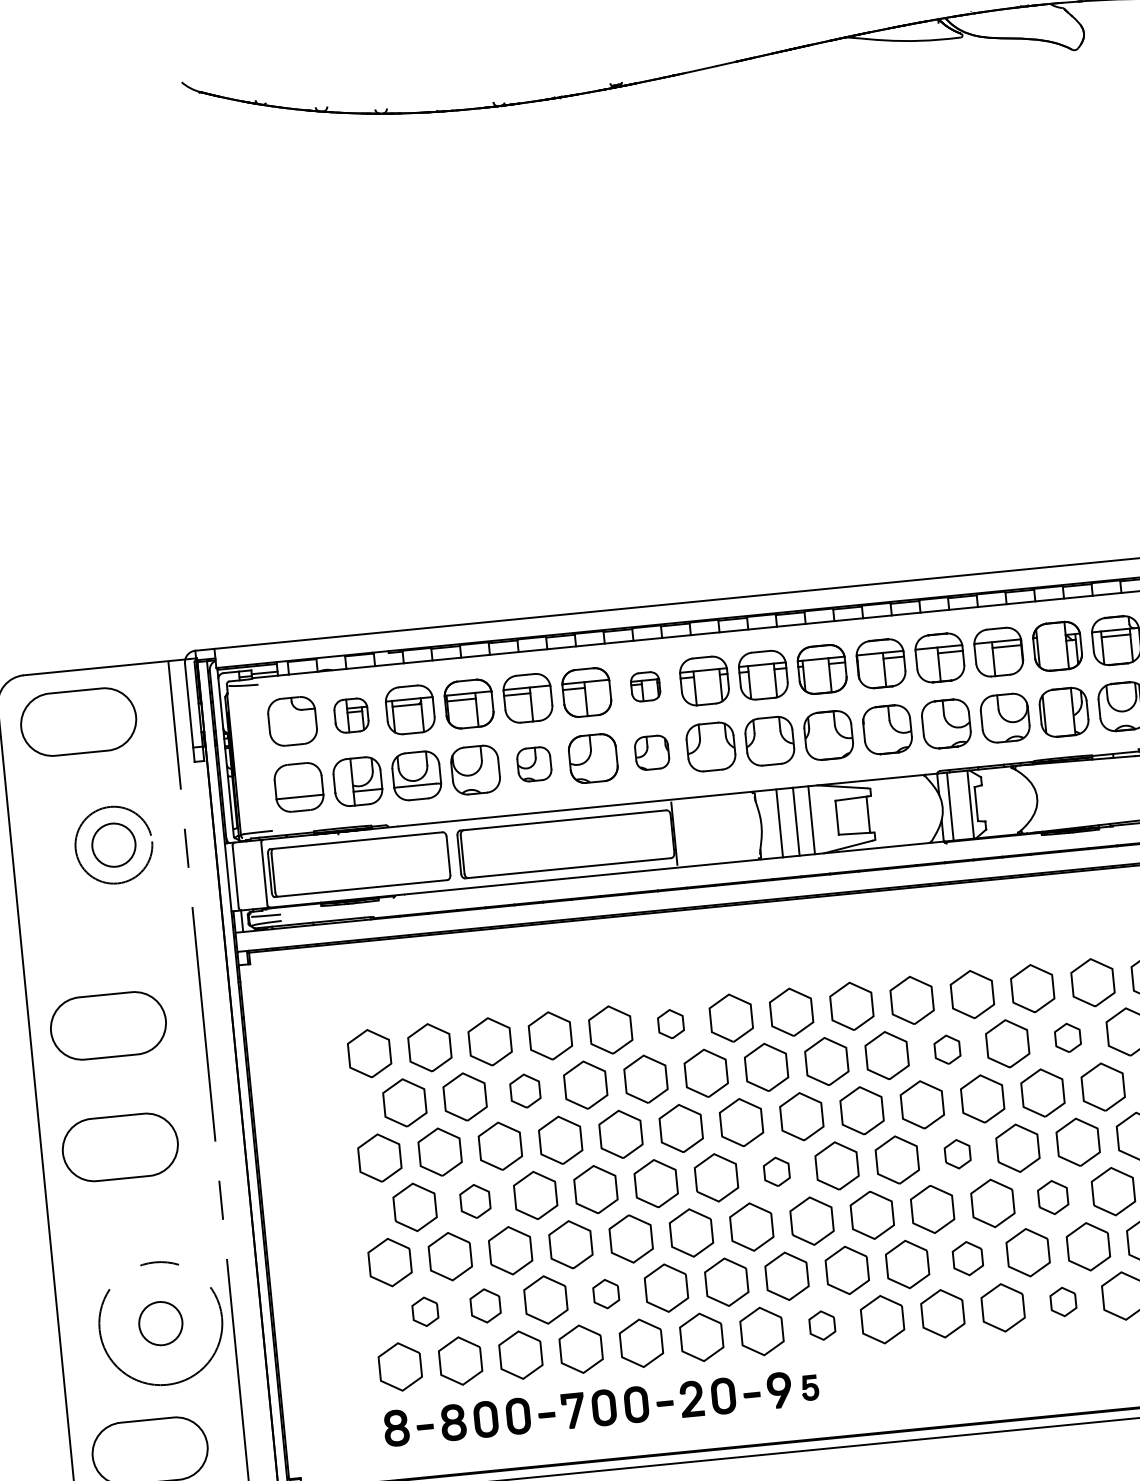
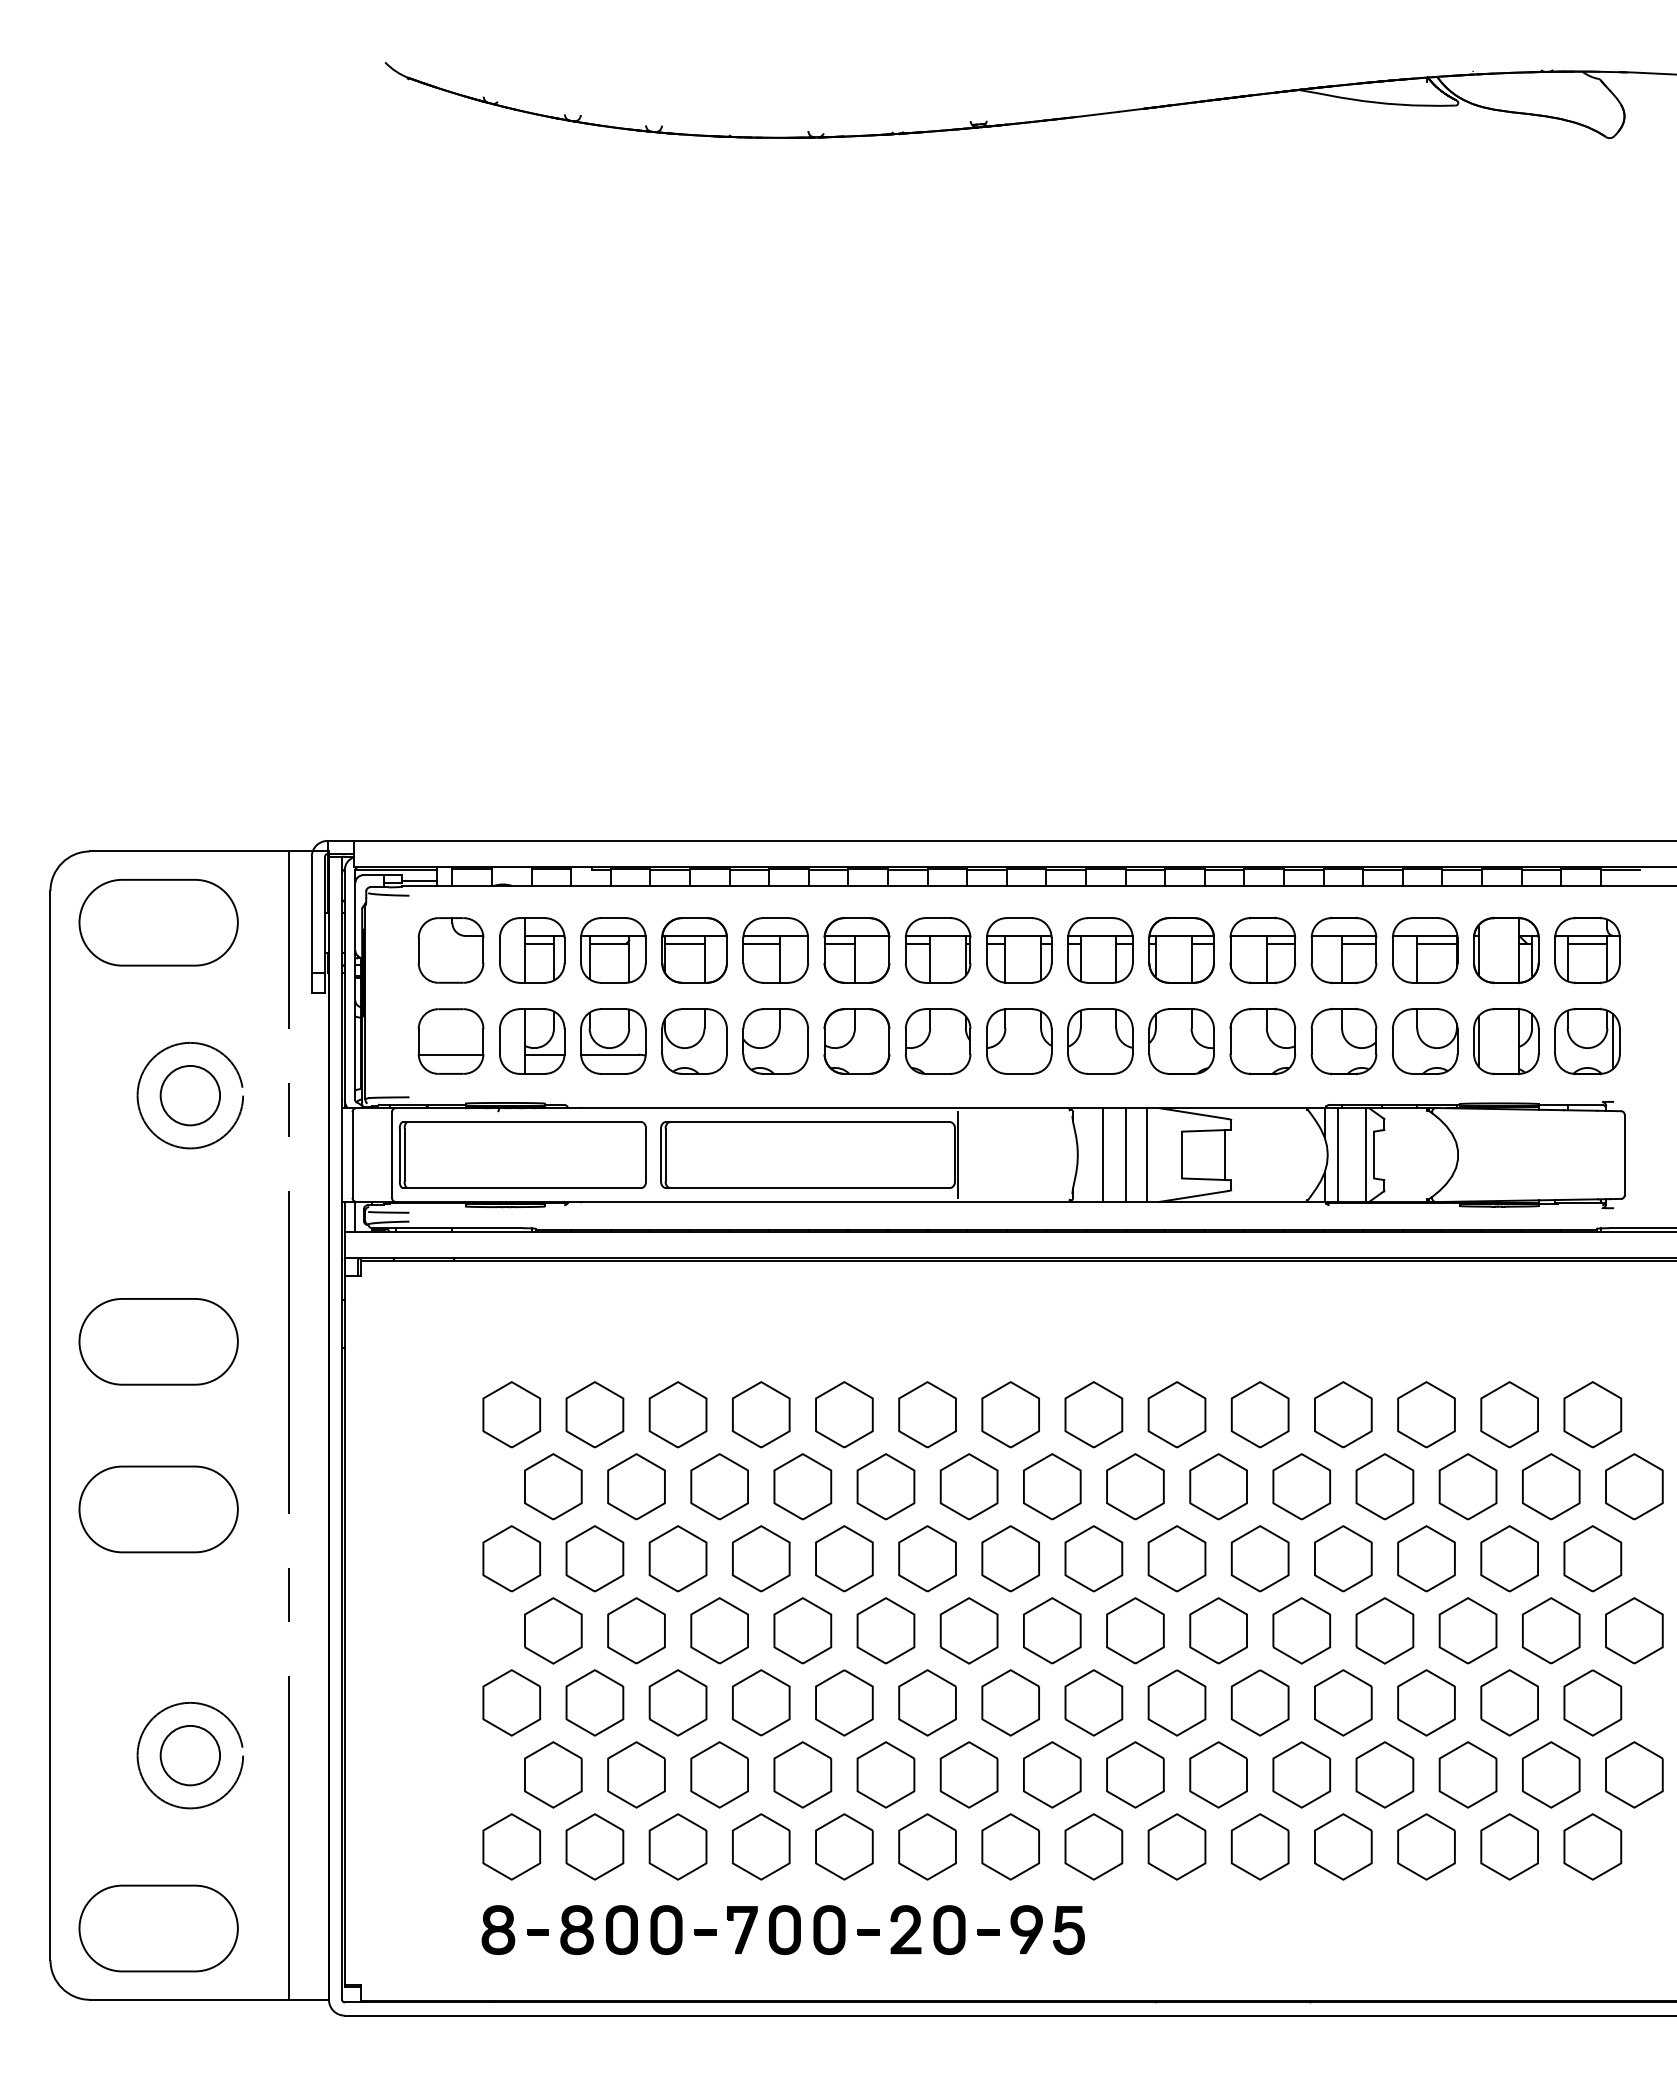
part: (645, 686) -> (937, 950), size x1.67
part: (351, 715) -> (532, 950), size x1.43
part: (651, 752) -> (937, 1041), size x1.43
part: (534, 764) -> (775, 1041), size x1.43
part: (670, 1023) -> (927, 1414), size x1.67
part: (1067, 1037) -> (1467, 1486), size x1.67
part: (947, 1049) -> (1301, 1486), size x1.67
part: (525, 1090) -> (719, 1486), size x1.43
part: (957, 1153) -> (1301, 1630), size x1.67
part: (776, 1171) -> (1052, 1630), size x1.67
part: (1053, 1197) -> (1426, 1702), size x1.43
part: (475, 1201) -> (636, 1630), size x1.43
part: (967, 1258) -> (1301, 1774), size x1.43
part: (605, 1293) -> (802, 1774), size x1.67
part: (1063, 1301) -> (1426, 1846), size x1.67
part: (485, 1305) -> (636, 1774), size x1.43
part: (425, 1311) -> (553, 1774), size x1.67
circle: (160, 1323) -> (190, 1755), size x0.62
part: (822, 1325) -> (1093, 1846), size x1.67
part: (809, 1387) -> (1068, 1930), size x1.43

